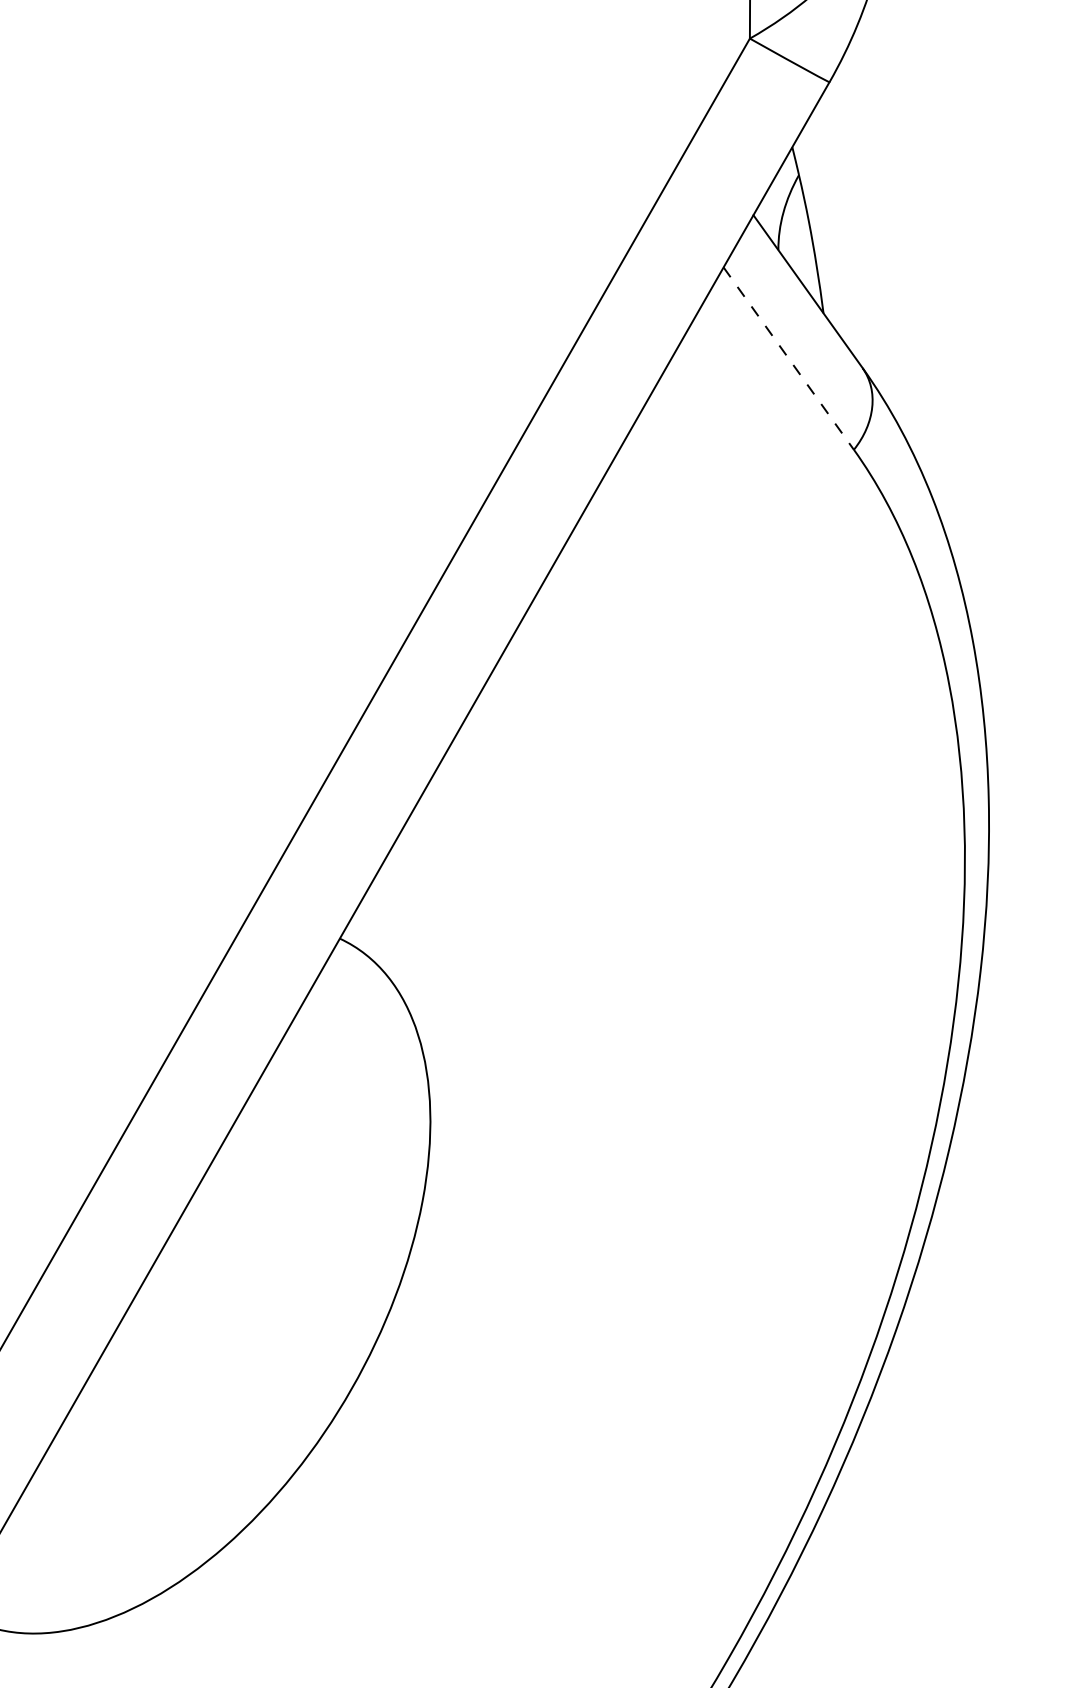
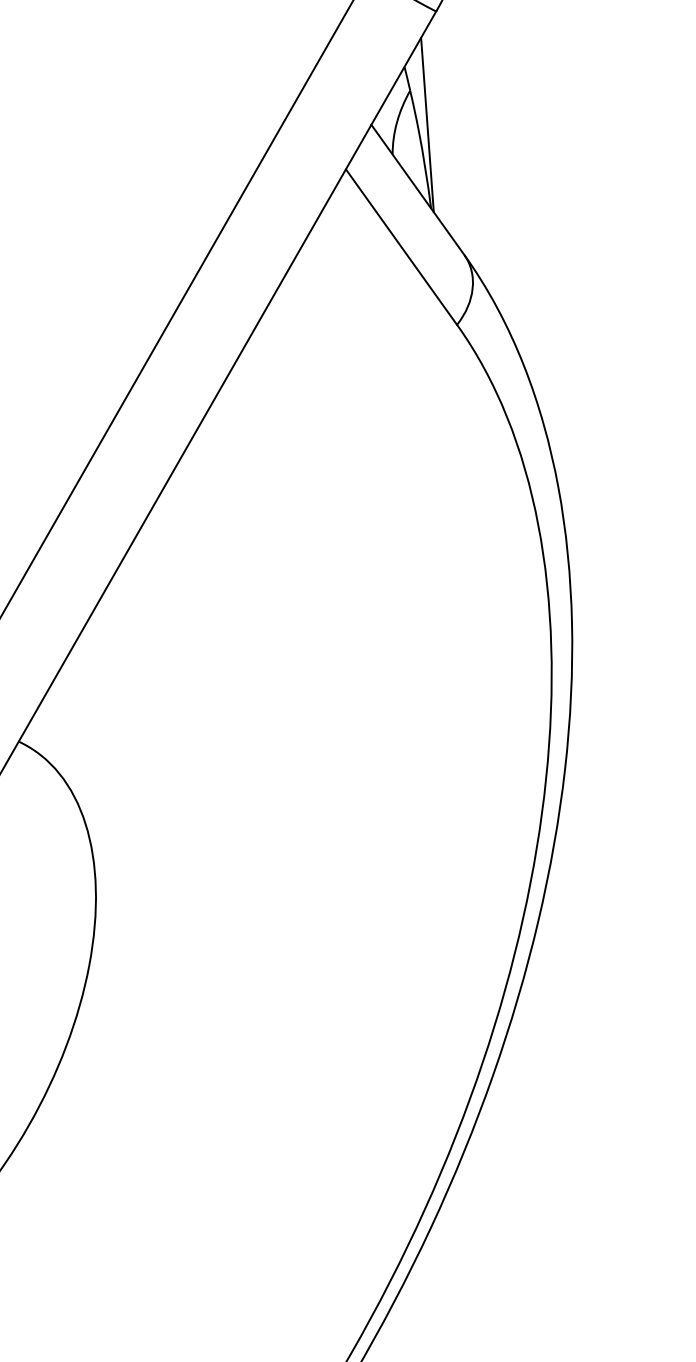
line: (818, 215) -> (426, 125), added
line: (789, 359) -> (402, 247), dashed -> solid

